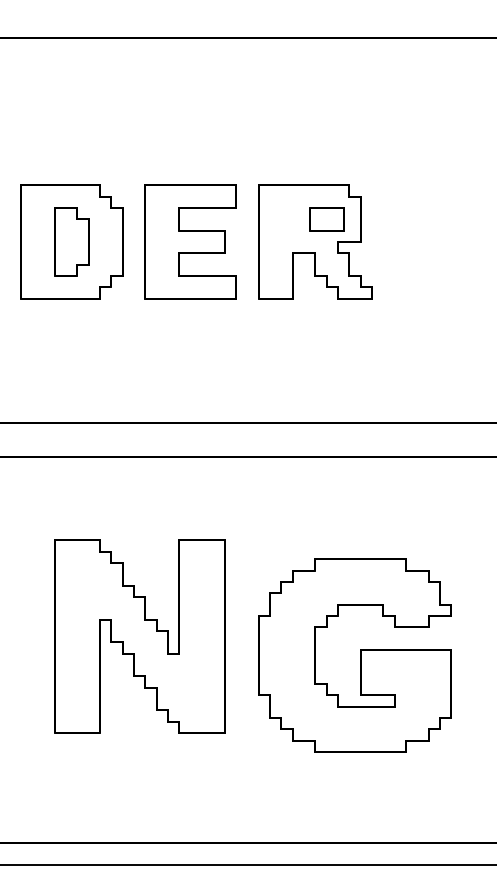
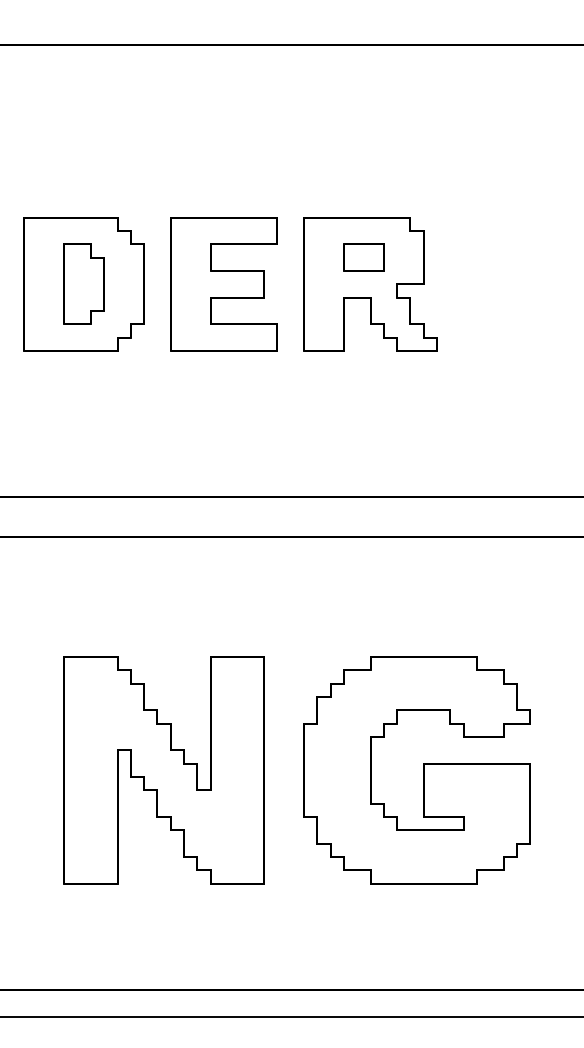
part: (326, 219) -> (363, 257), moved
part: (139, 636) -> (163, 770), moved

